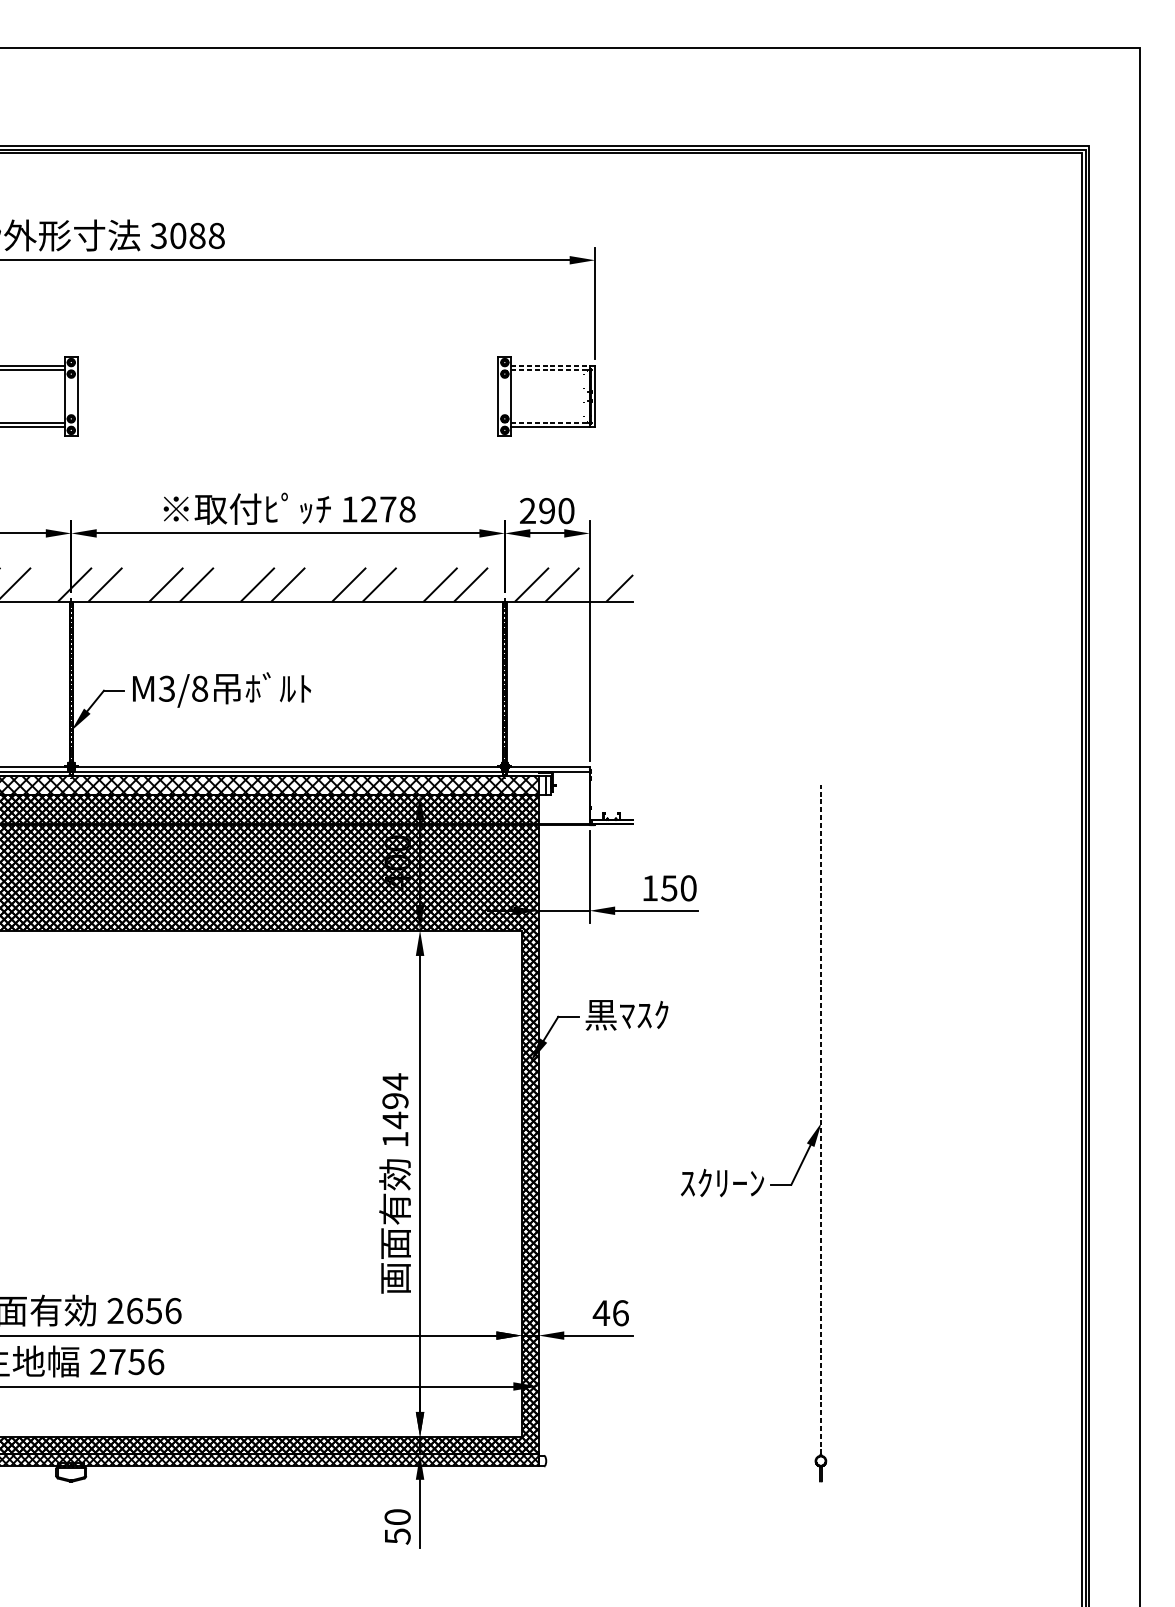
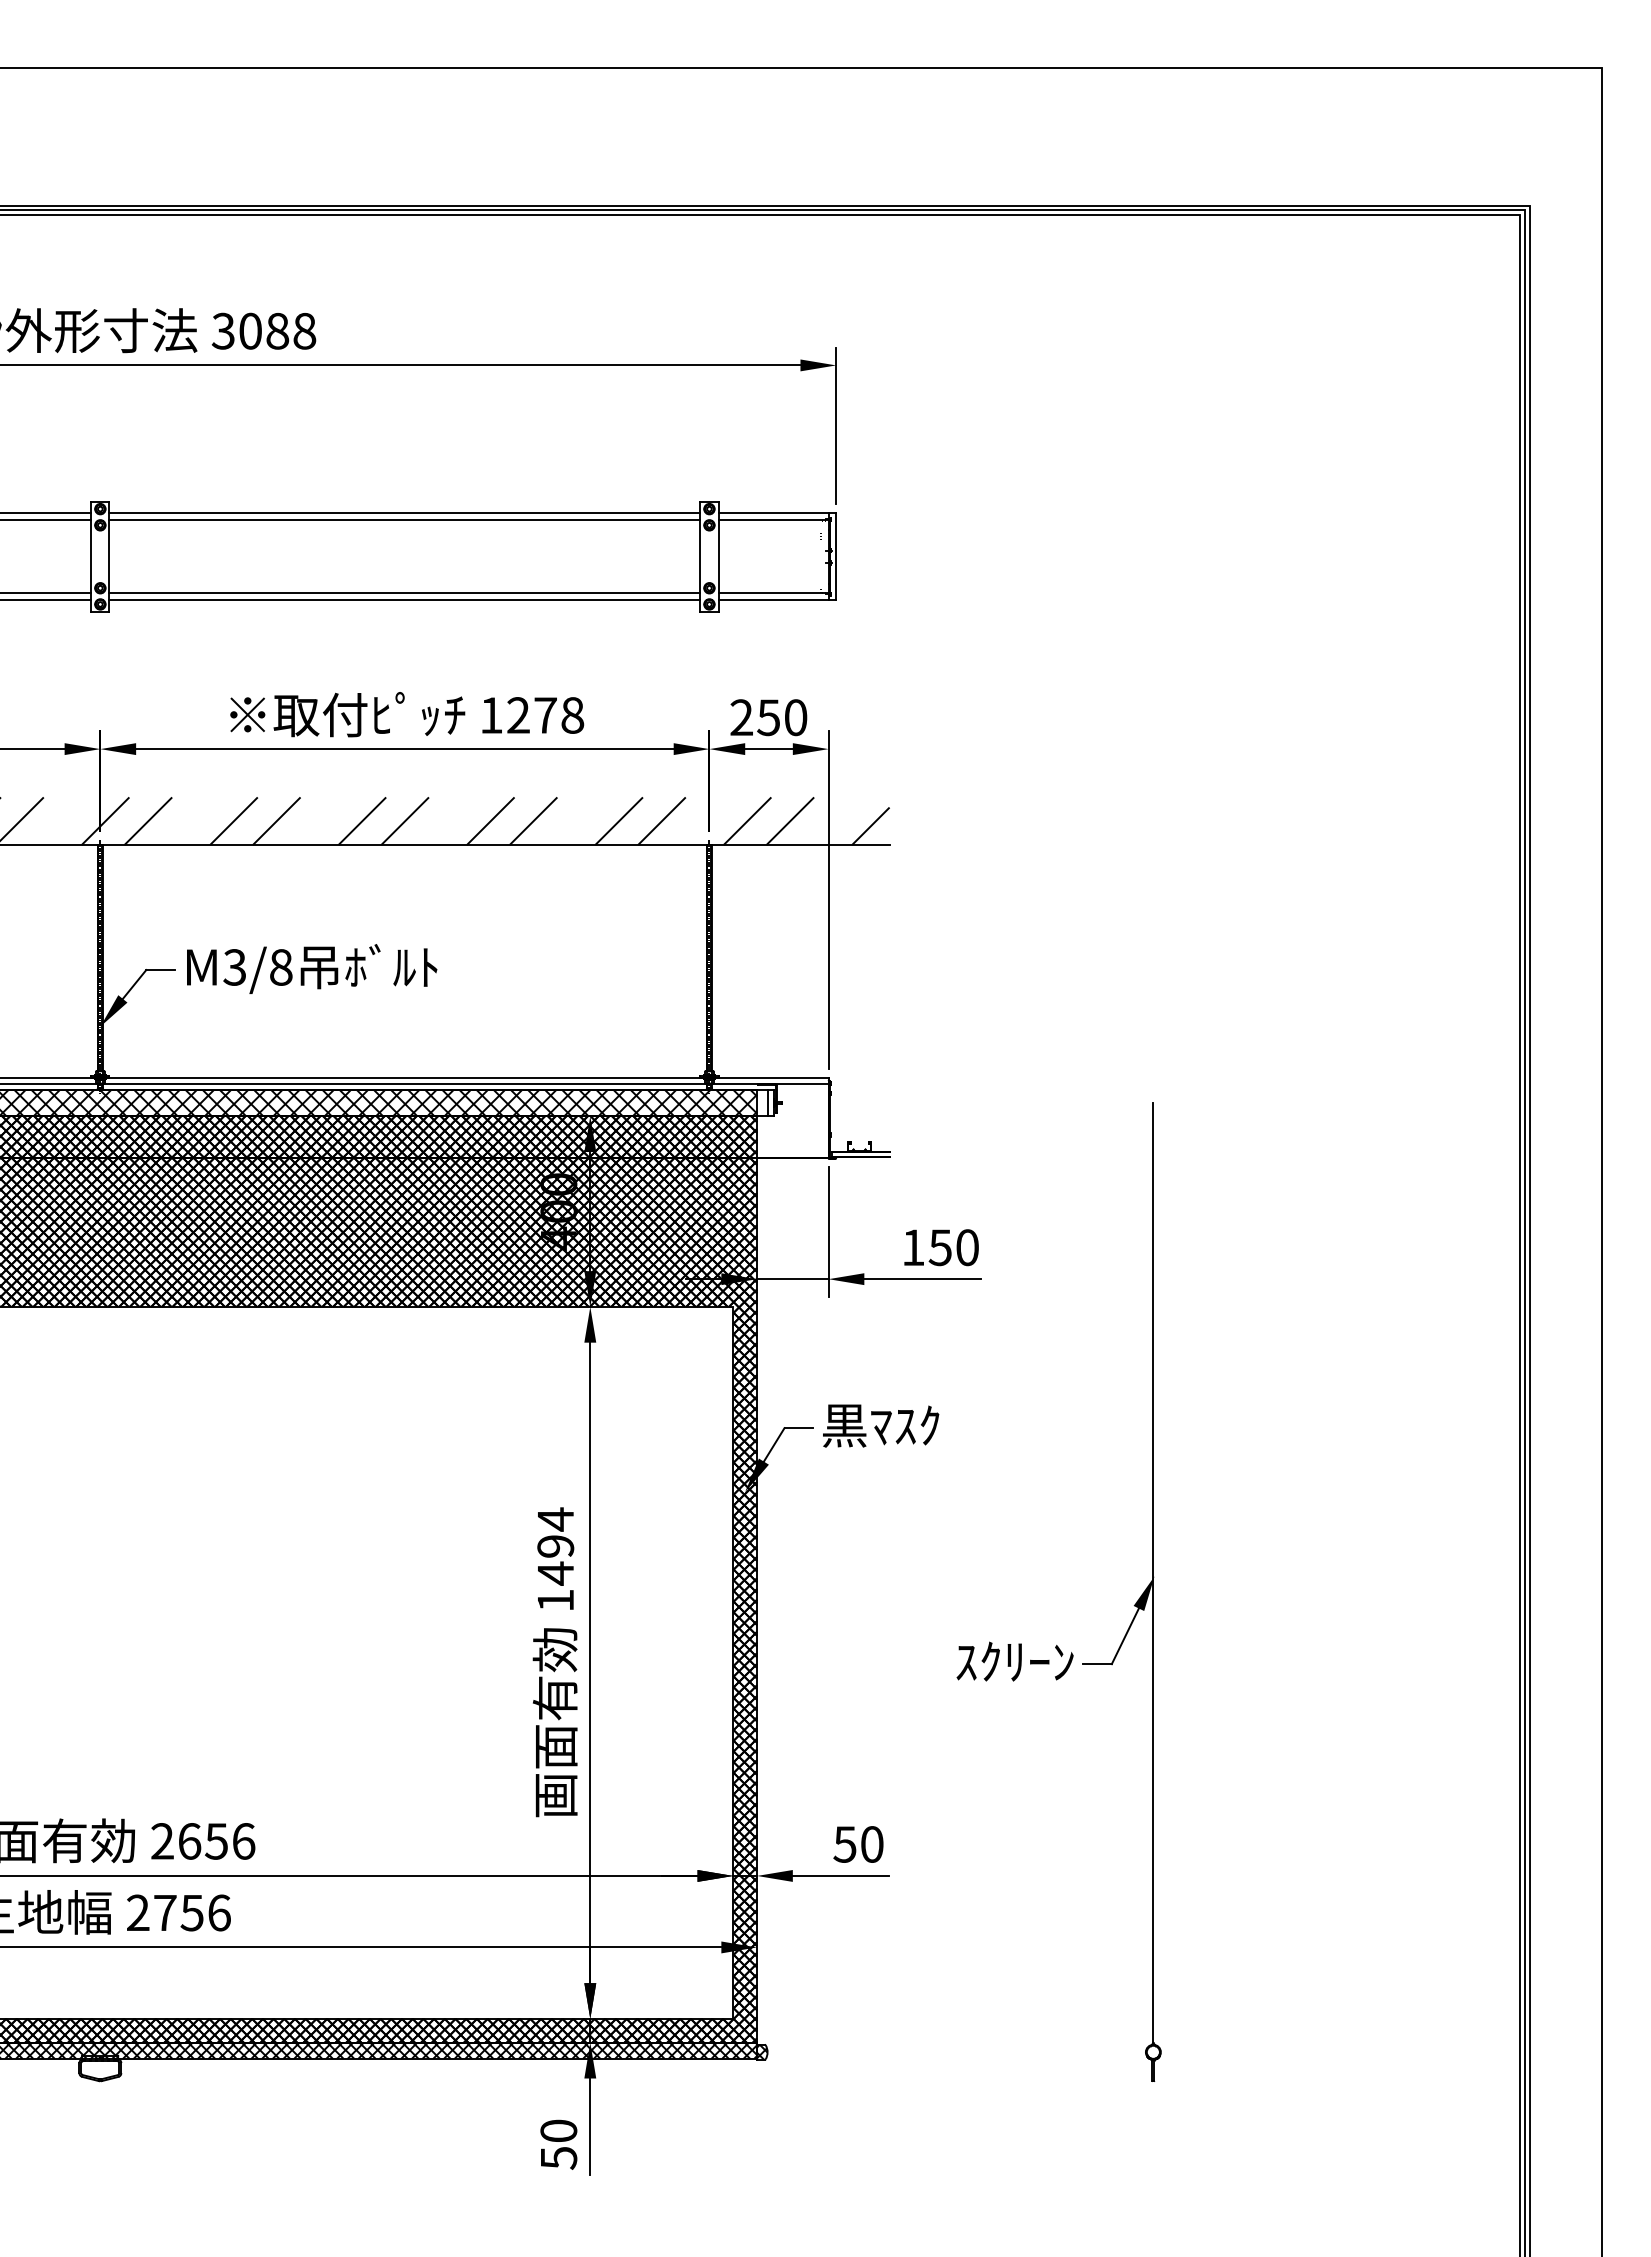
line: (287, 365) -> (404, 513), added
line: (551, 365) -> (774, 513), dashed -> solid
line: (287, 370) -> (404, 520), added
line: (551, 370) -> (774, 520), dashed -> solid
line: (287, 422) -> (404, 593), added
line: (551, 422) -> (774, 593), dashed -> solid
line: (287, 427) -> (404, 600), added
text: (546, 510) -> (768, 717), 290 -> 250
line: (821, 1119) -> (1153, 1572), dashed -> solid
text: (610, 1313) -> (857, 1844), 46 -> 50
hatch: (542, 1460) -> (762, 2051), added

